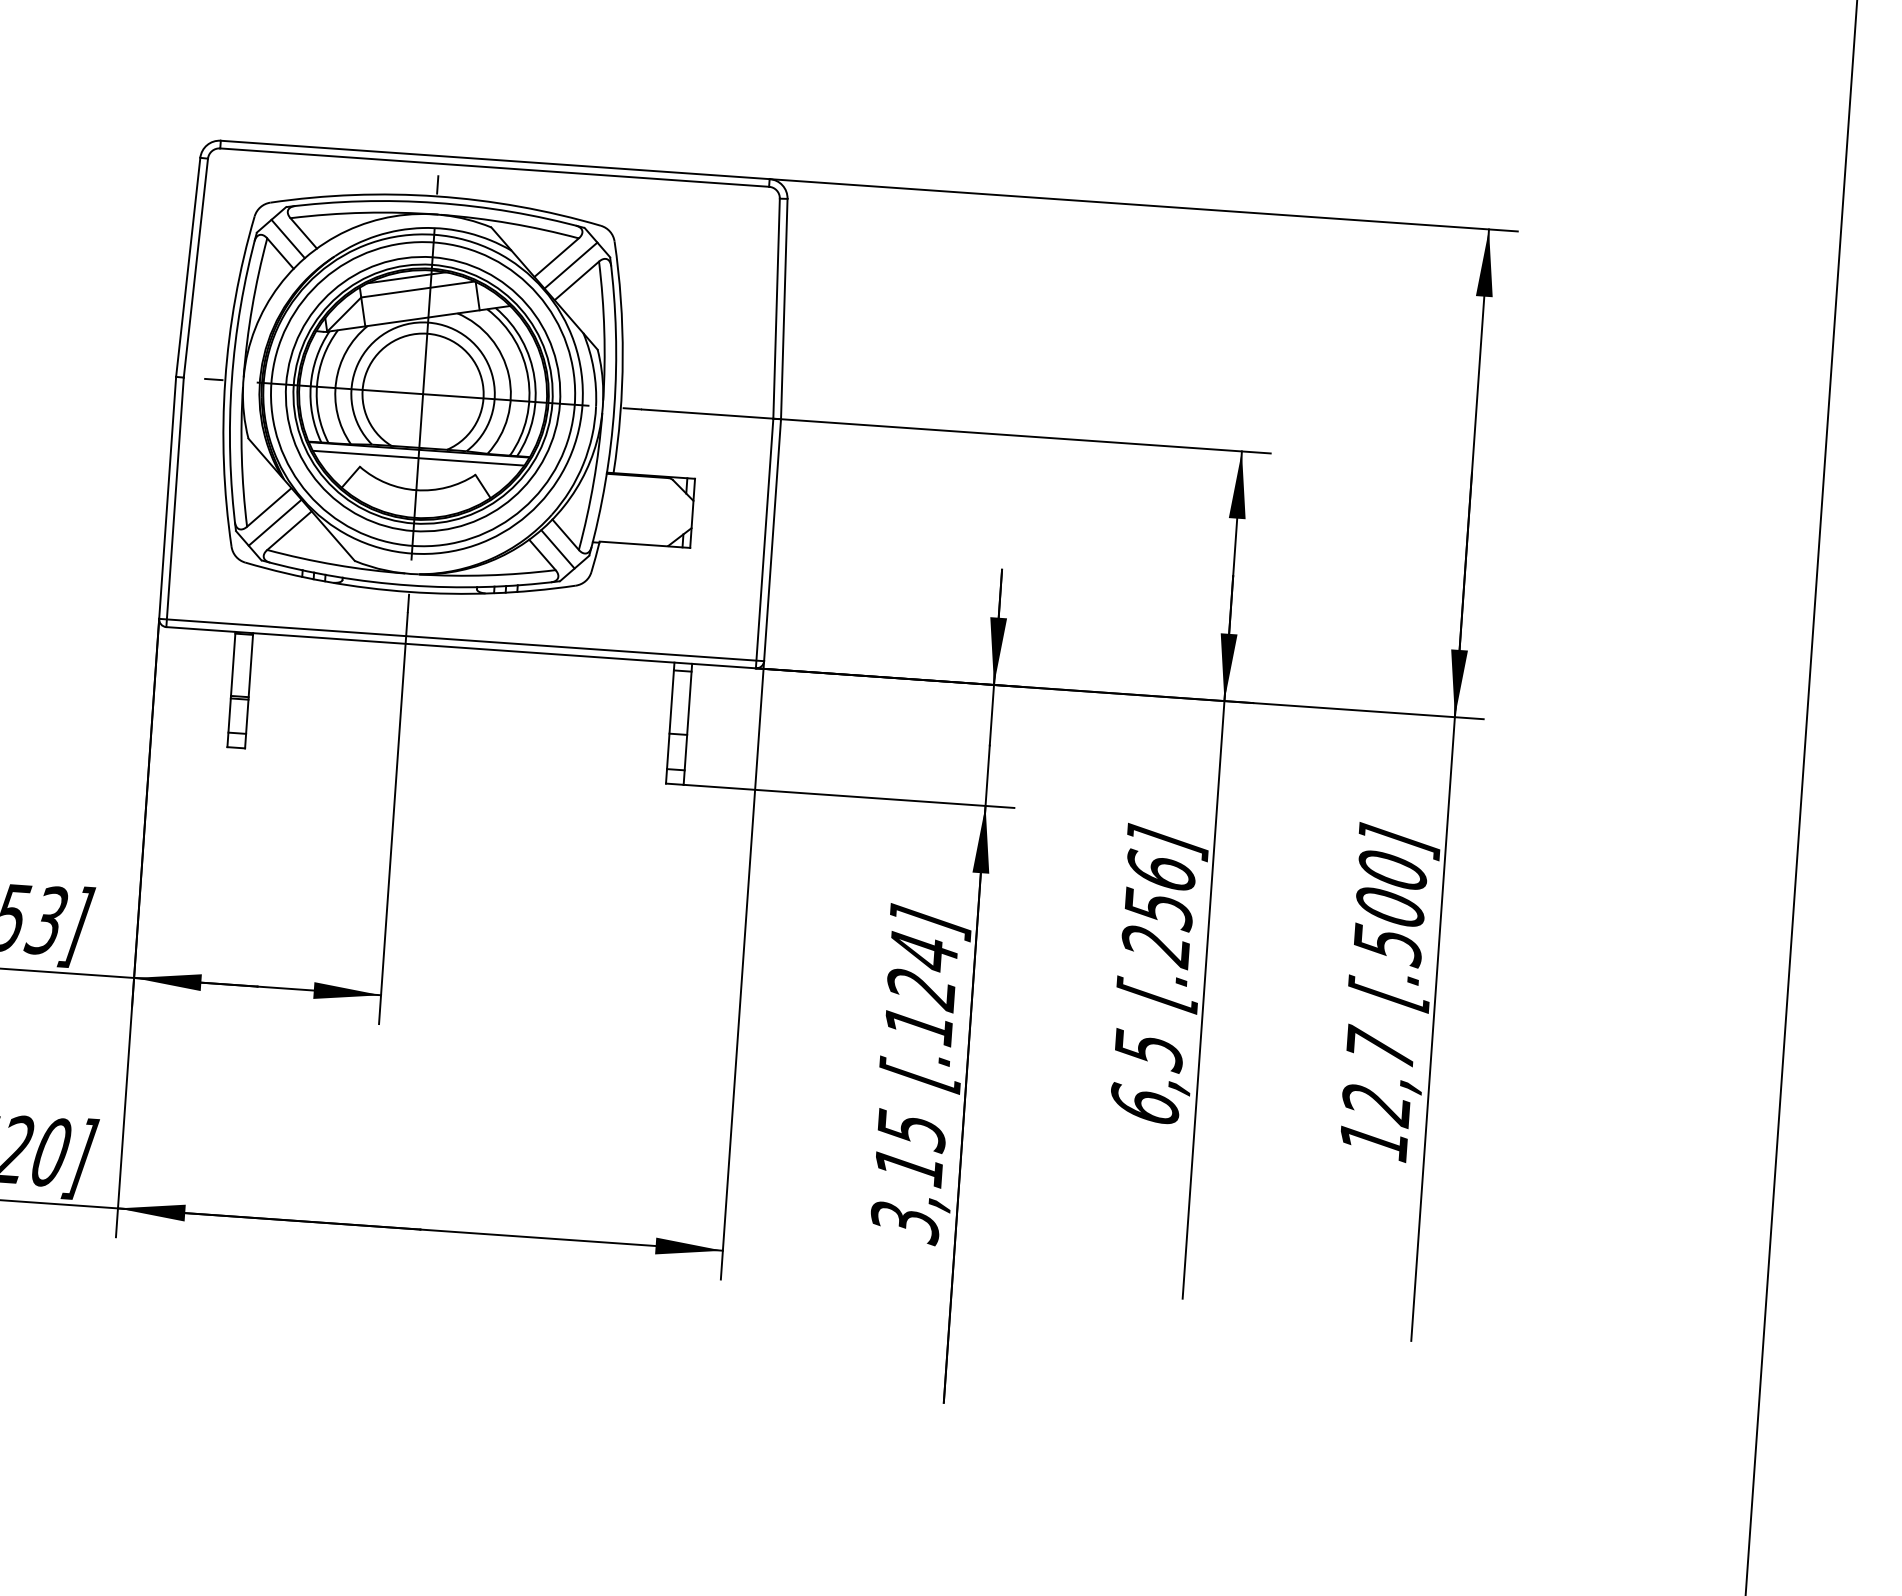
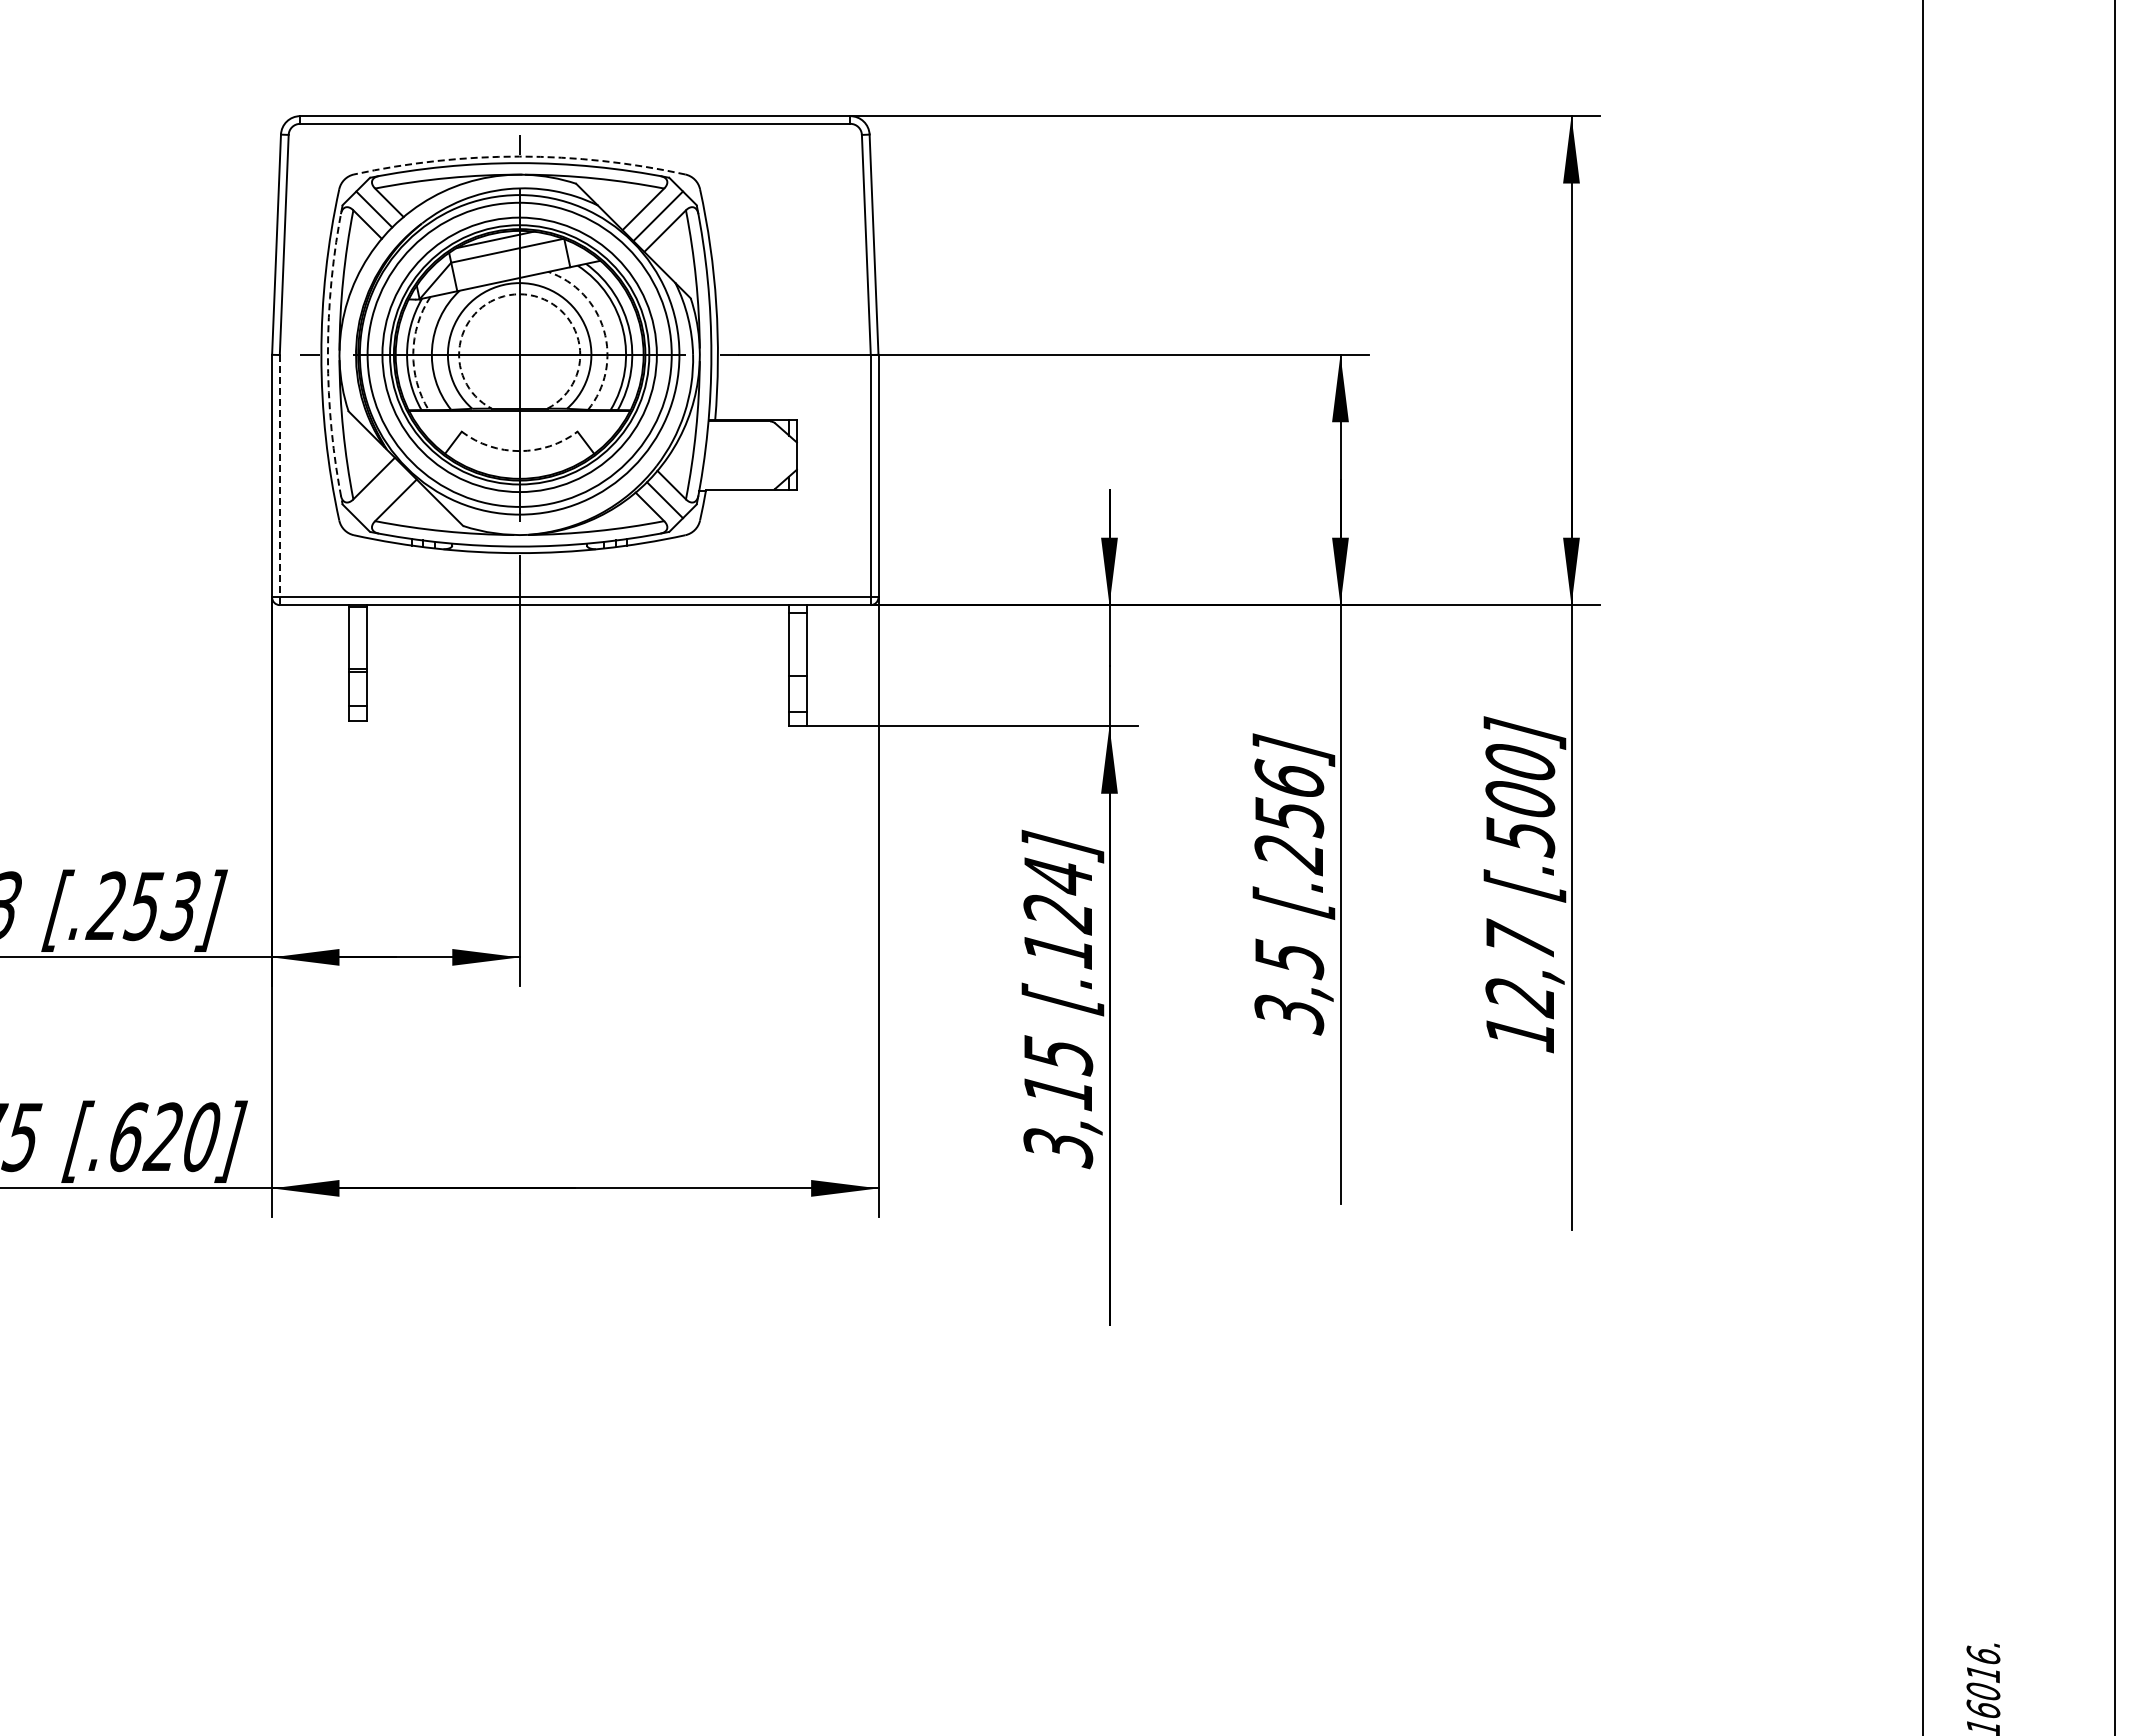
arc: (436, 196) -> (519, 156), solid -> dashed
arc: (427, 333) -> (519, 294), solid -> dashed
arc: (509, 375) -> (604, 330), solid -> dashed
arc: (231, 380) -> (327, 354), solid -> dashed
arc: (317, 385) -> (413, 353), solid -> dashed
line: (418, 458) -> (519, 419), removed
arc: (416, 490) -> (519, 451), solid -> dashed
line: (174, 502) -> (279, 480), solid -> dashed
line: (274, 522) -> (380, 493), removed
text: (1145, 1104) -> (1289, 1013), 6,5 -> 3,5

